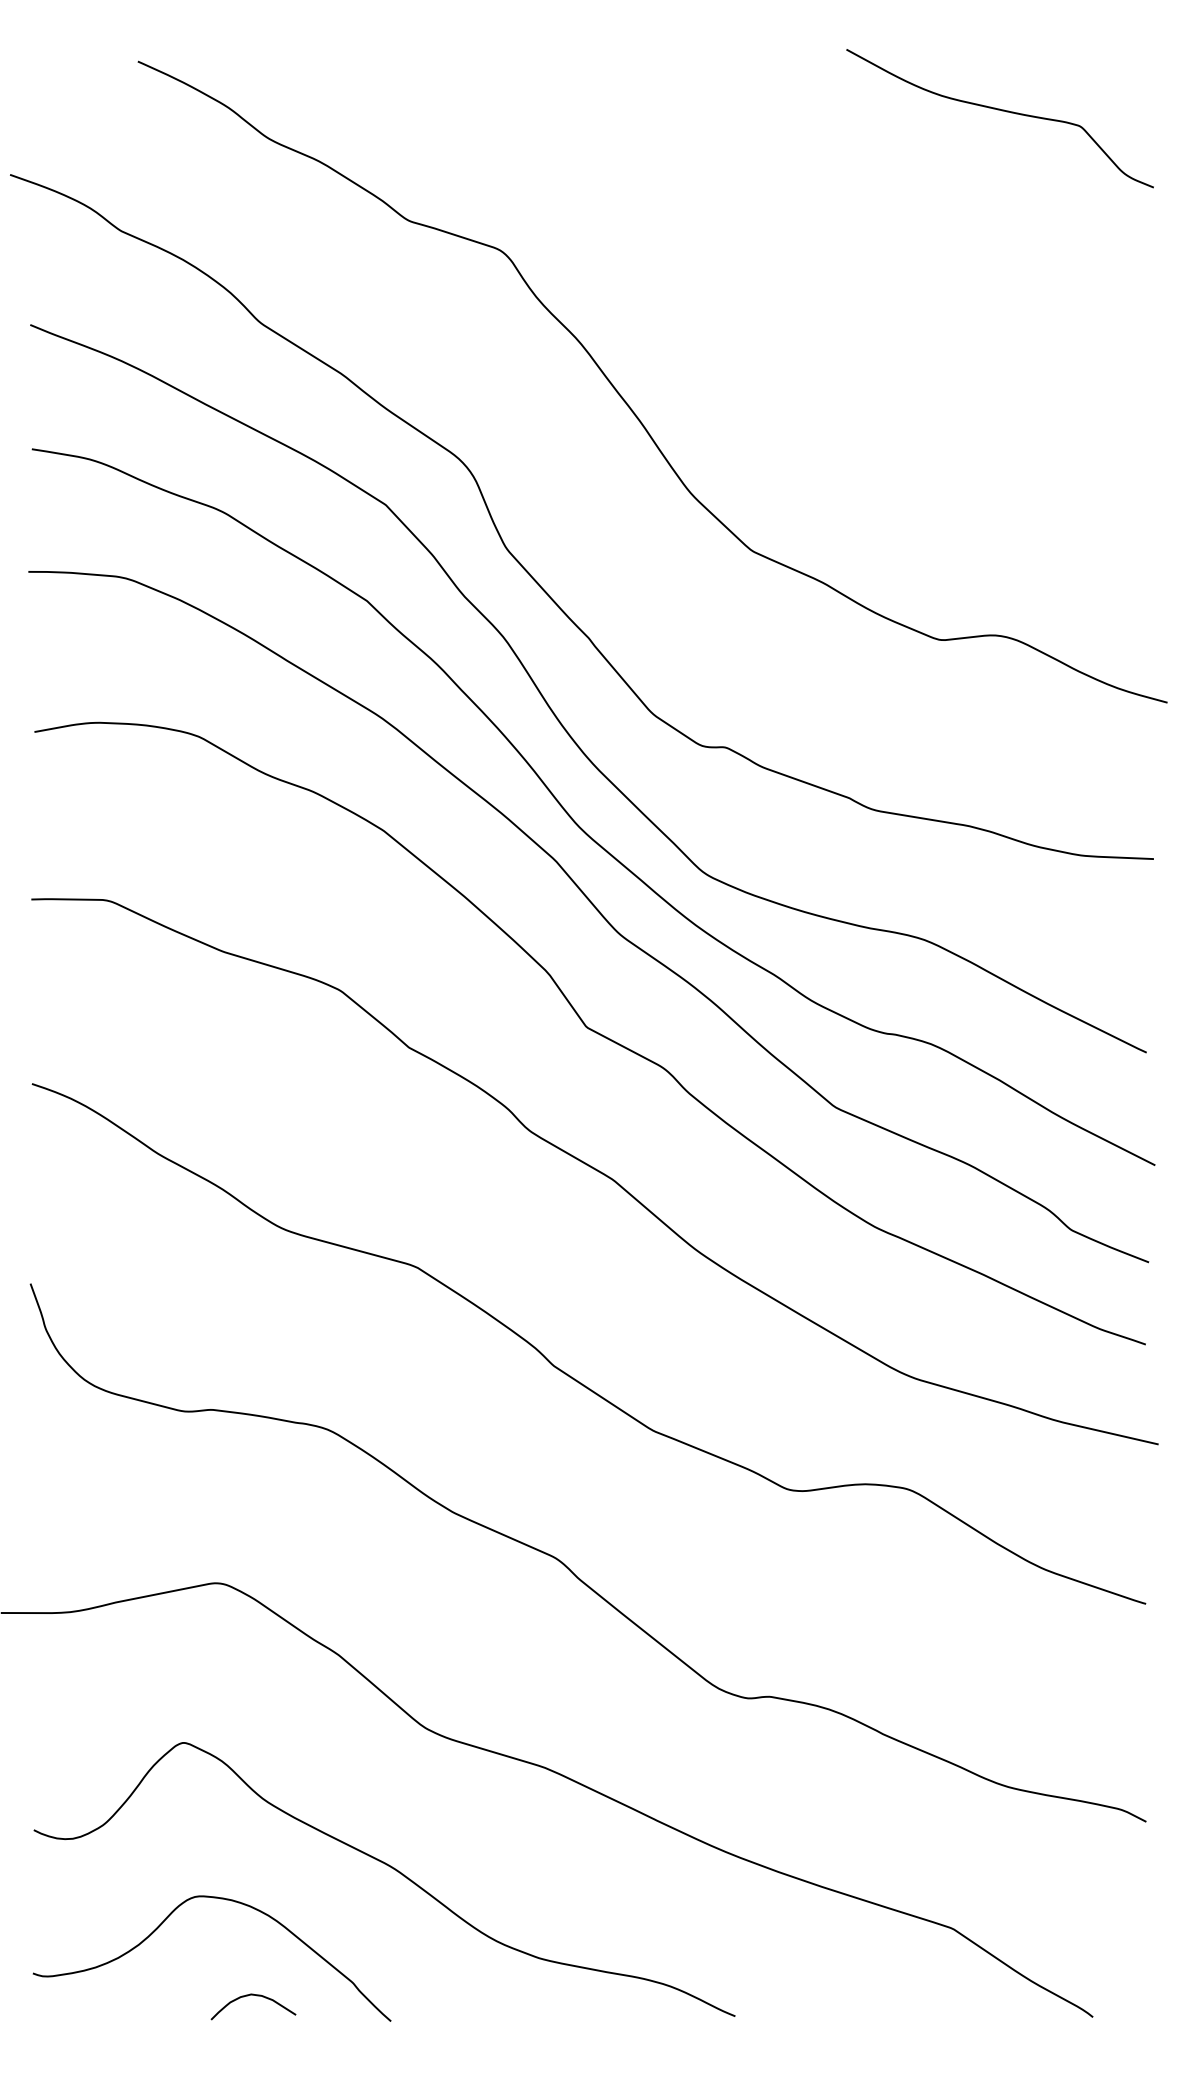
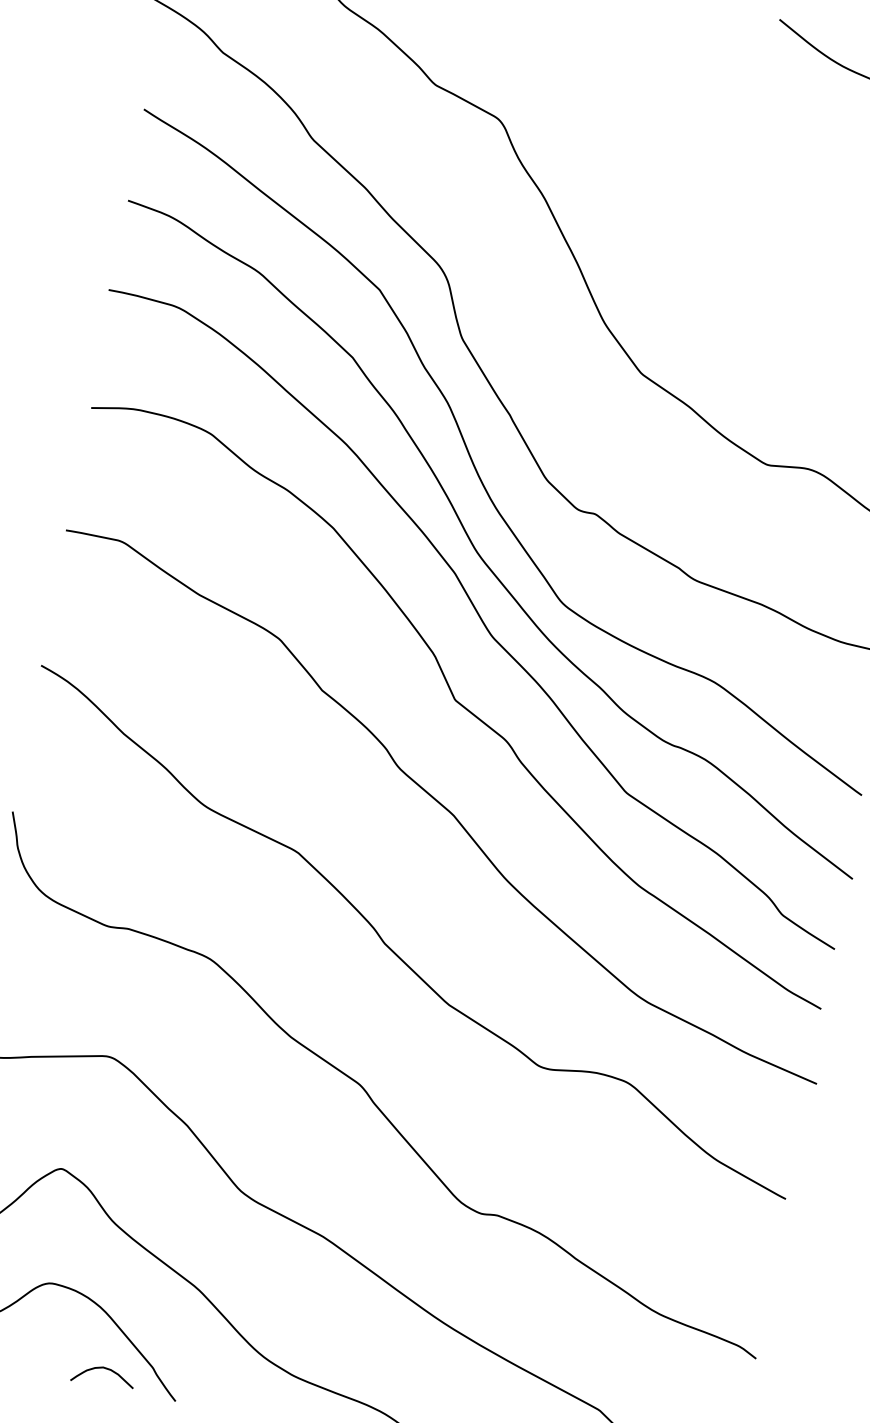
curve: (256, 1996) -> (106, 1369), moved

